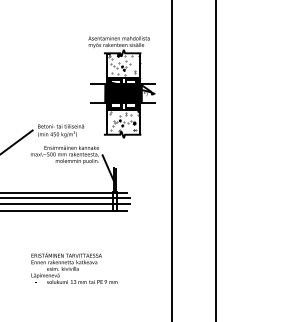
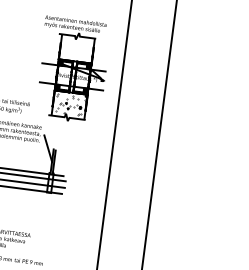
hatch: (123, 65) -> (76, 48), removed
fill: (123, 93) -> (73, 76), removed

